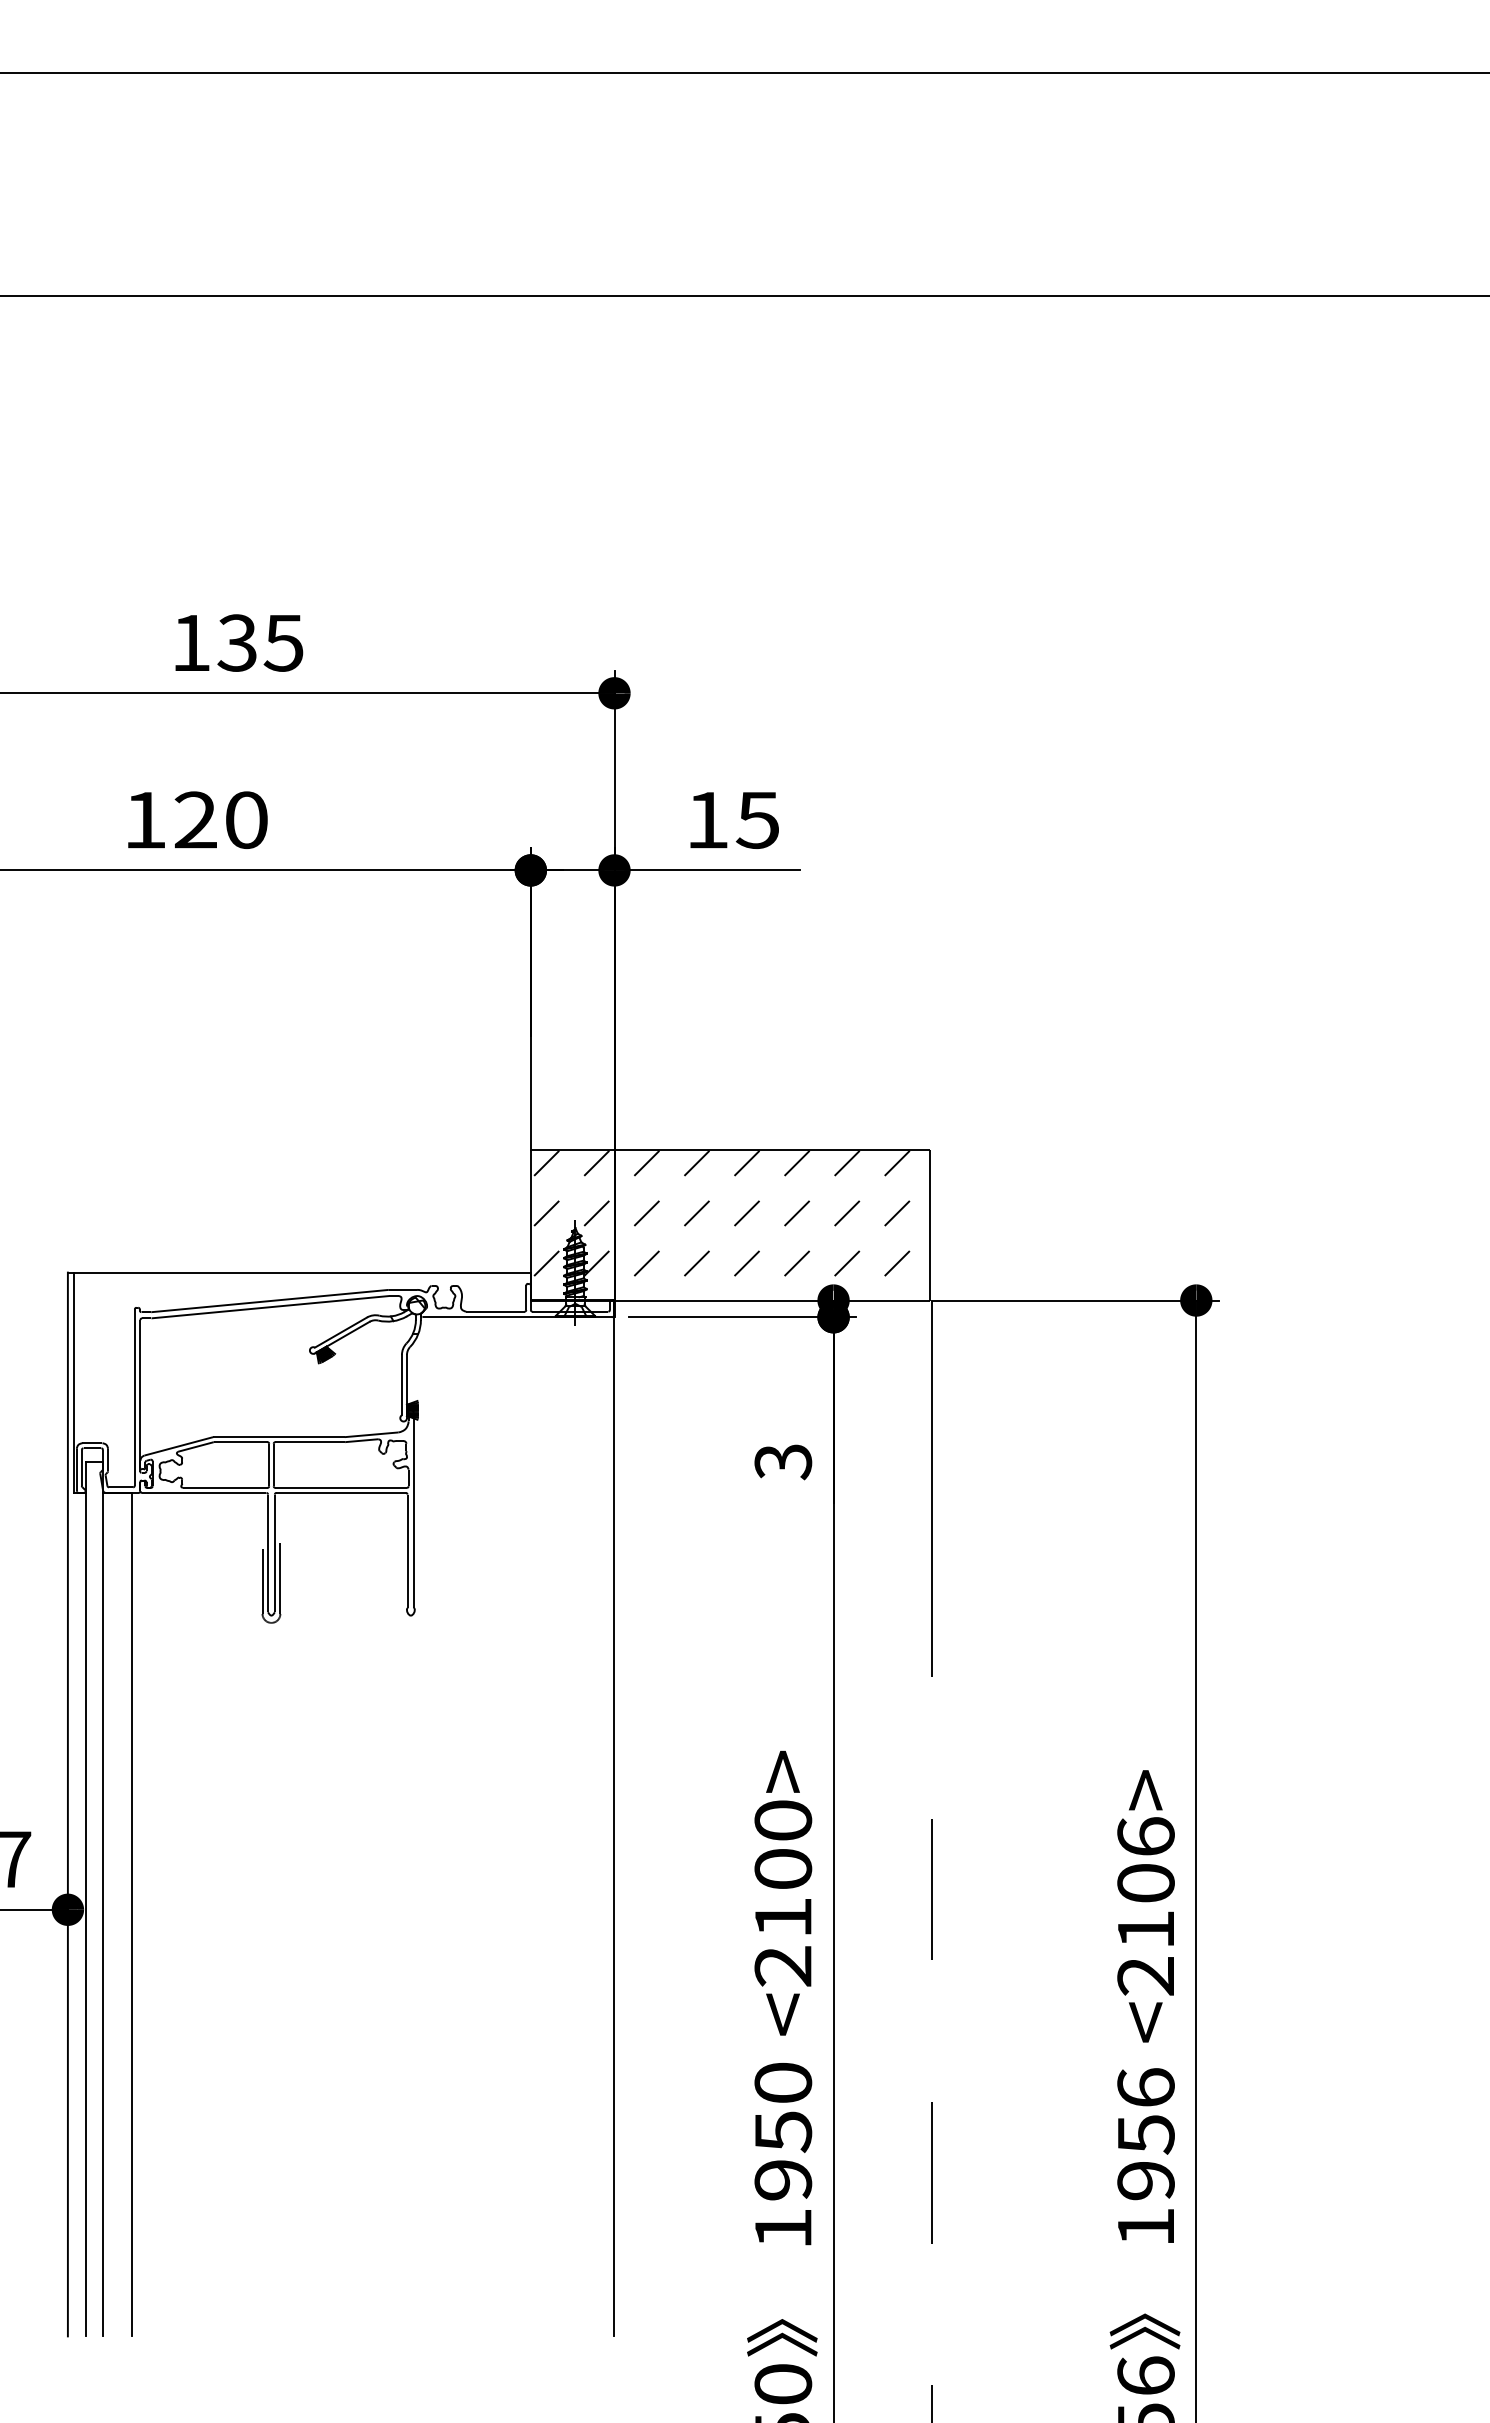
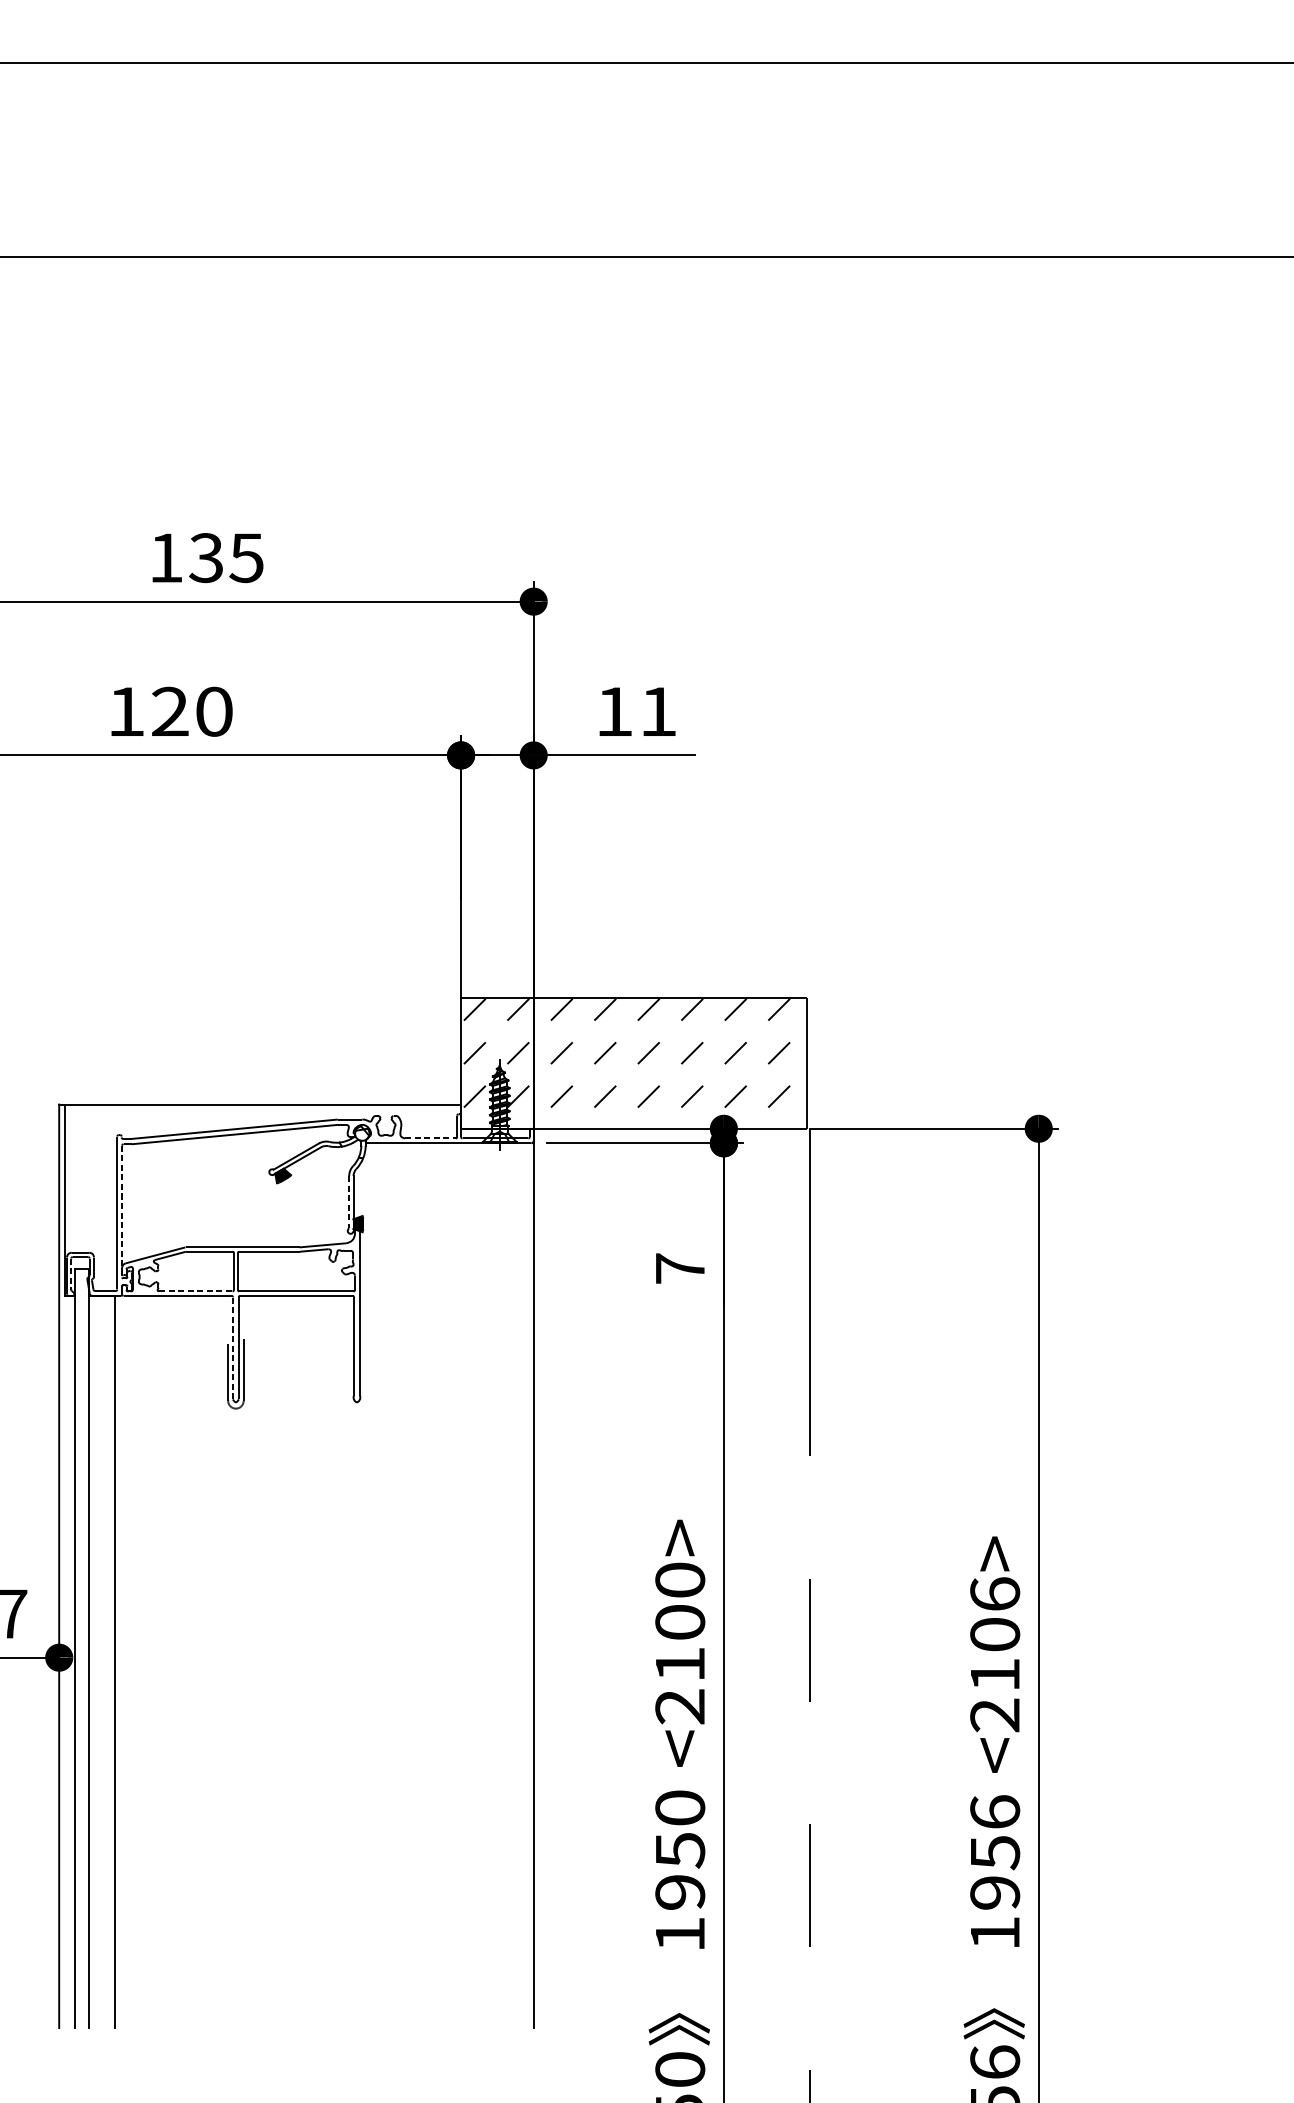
text: (756, 820) -> (656, 712), 15 -> 11
line: (495, 1311) -> (430, 1138), solid -> dashed
line: (401, 1385) -> (348, 1202), solid -> dashed
line: (140, 1395) -> (122, 1211), solid -> dashed
text: (783, 1462) -> (680, 1269), 3 -> 7
line: (81, 1467) -> (71, 1273), solid -> dashed
line: (225, 1487) -> (196, 1291), solid -> dashed
line: (268, 1553) -> (233, 1348), solid -> dashed

